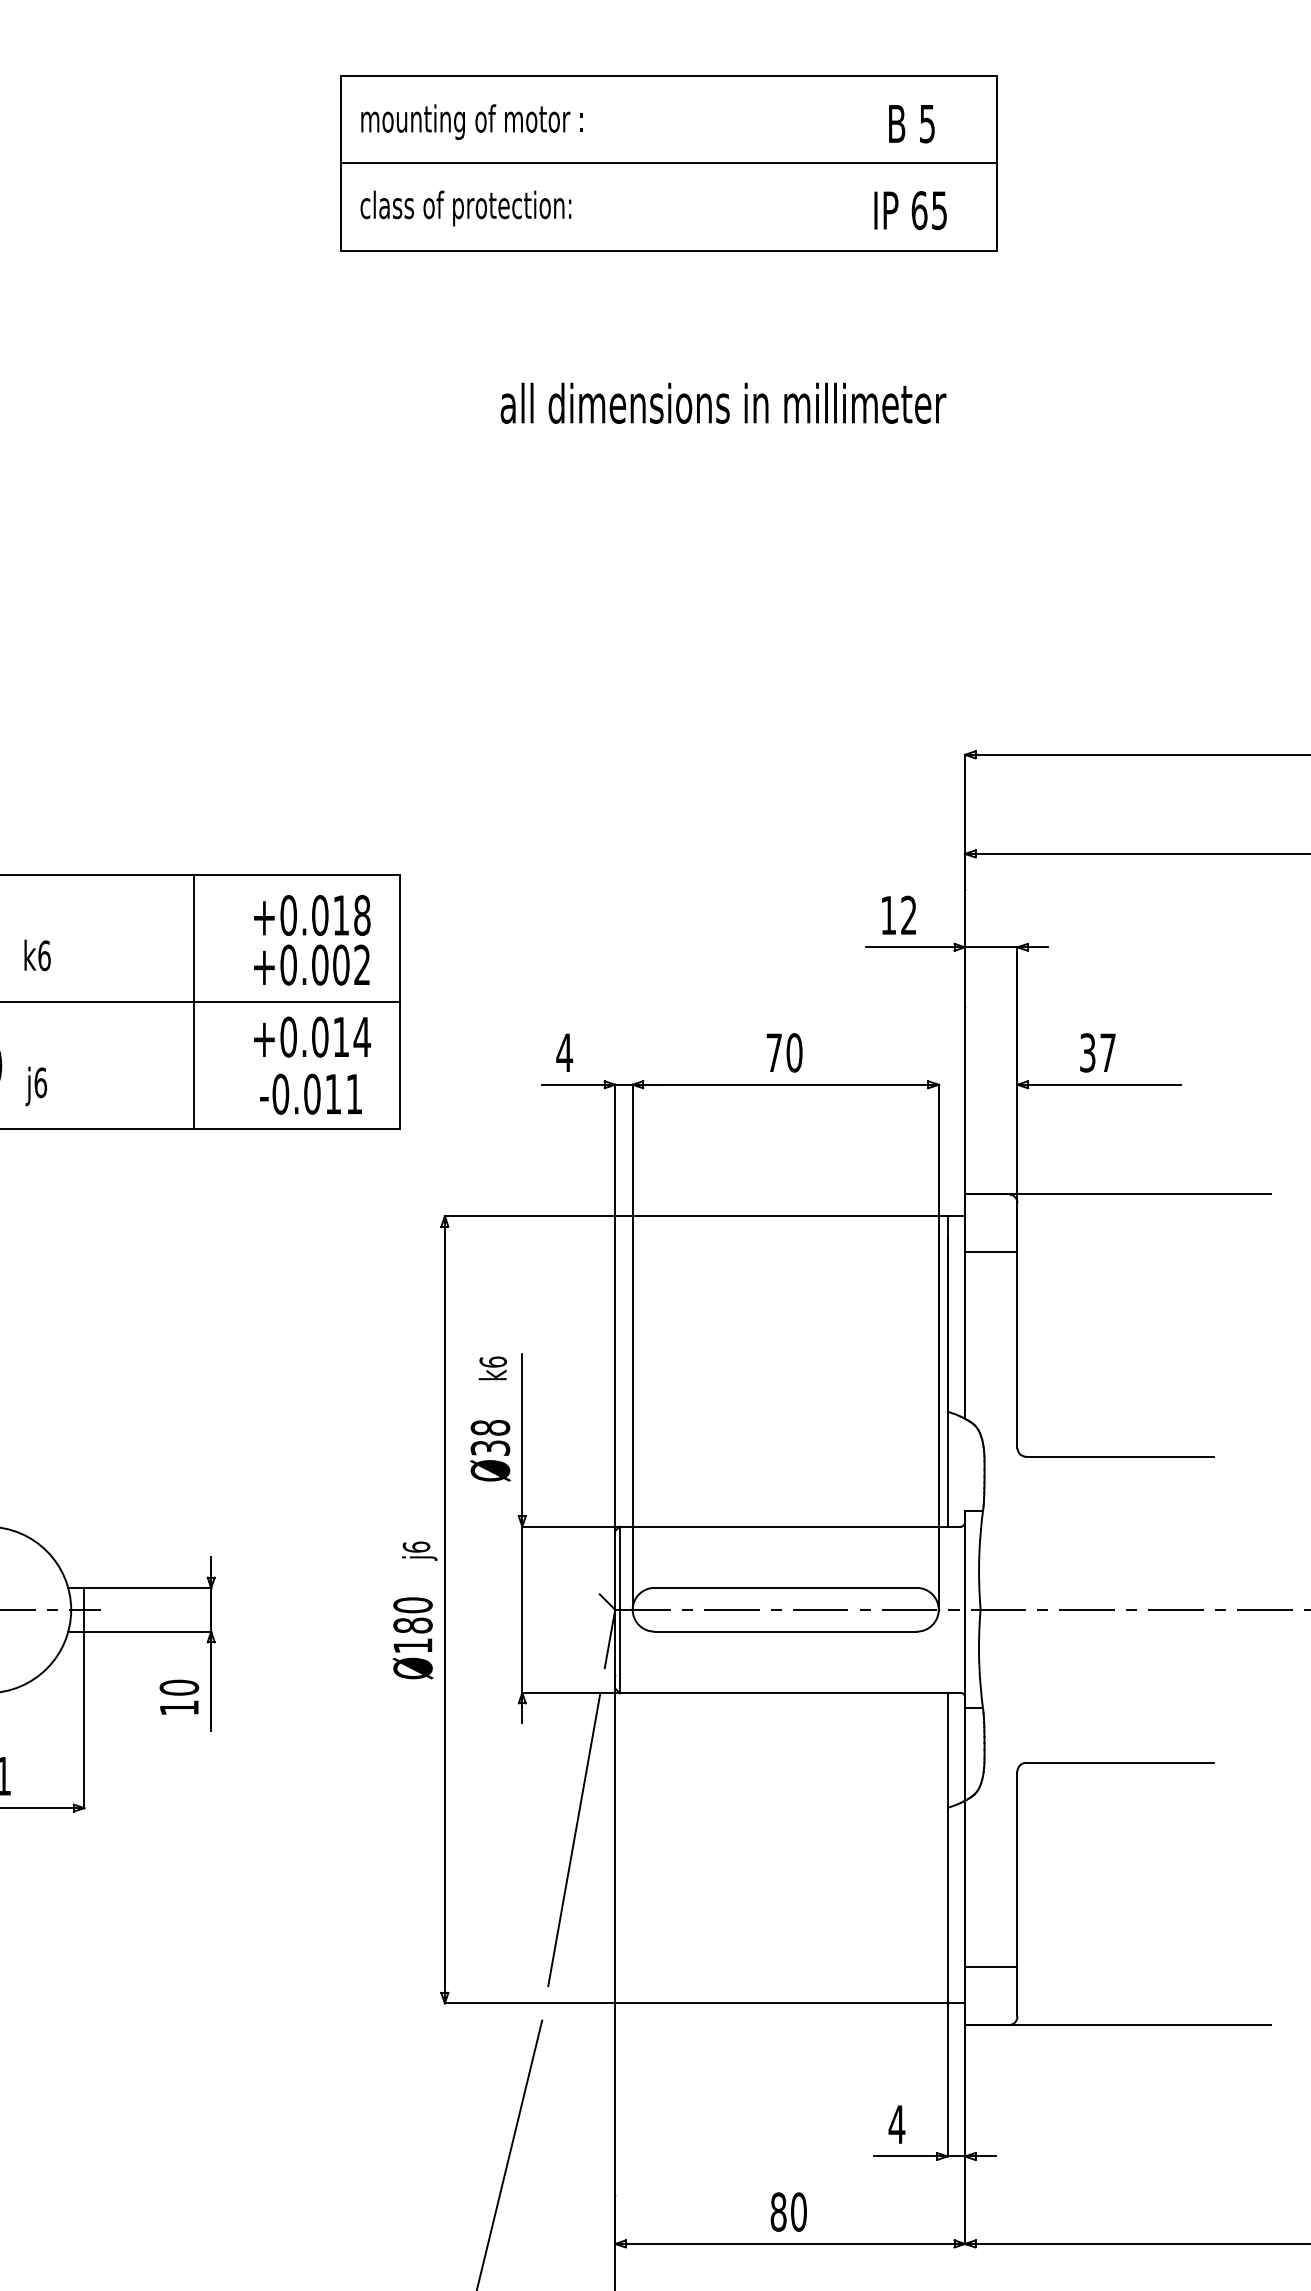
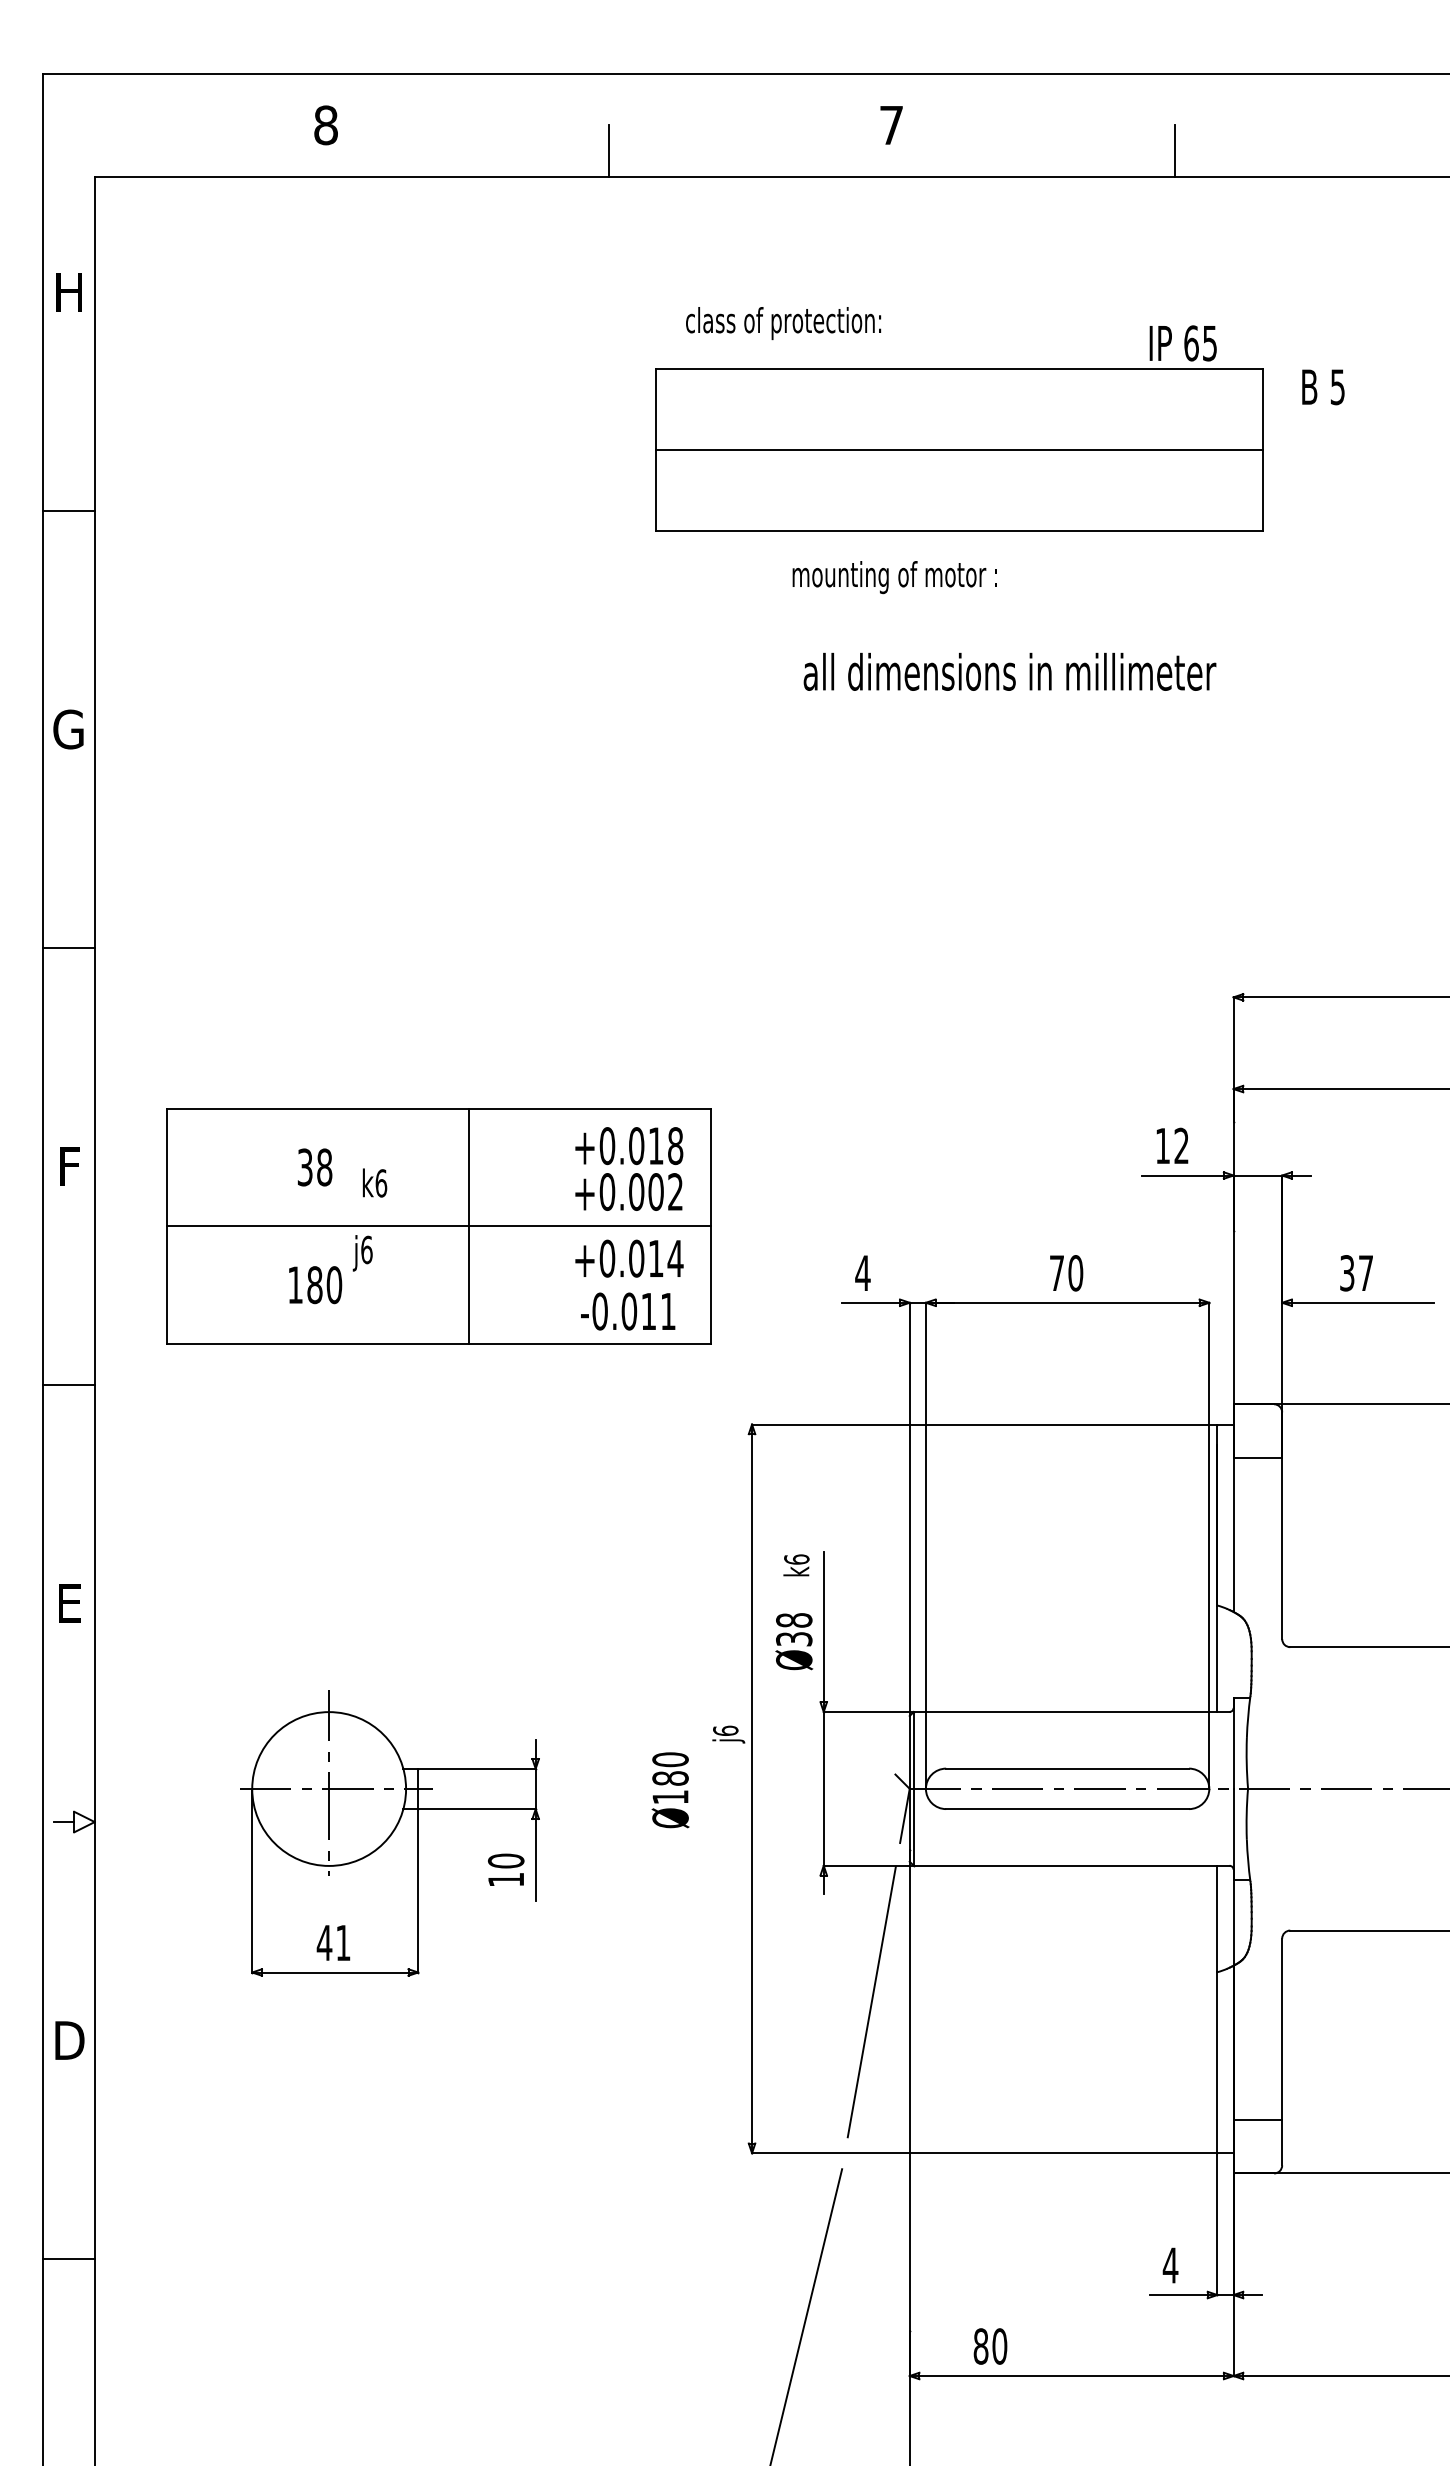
text: (471, 122) -> (894, 577), moved
text: (911, 124) -> (1323, 387), moved
text: (465, 208) -> (783, 323), moved
text: (909, 210) -> (1182, 343), moved
line: (193, 1001) -> (468, 1225), moved
text: (36, 1086) -> (362, 1253), moved
text: (412, 1638) -> (670, 1790), moved
text: (788, 2212) -> (990, 2346), moved

